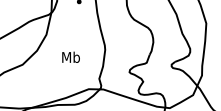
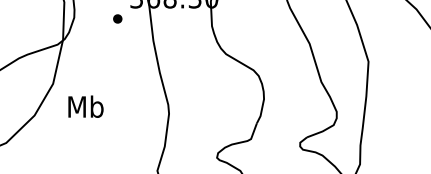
text: (70, 56) -> (84, 105), moved

